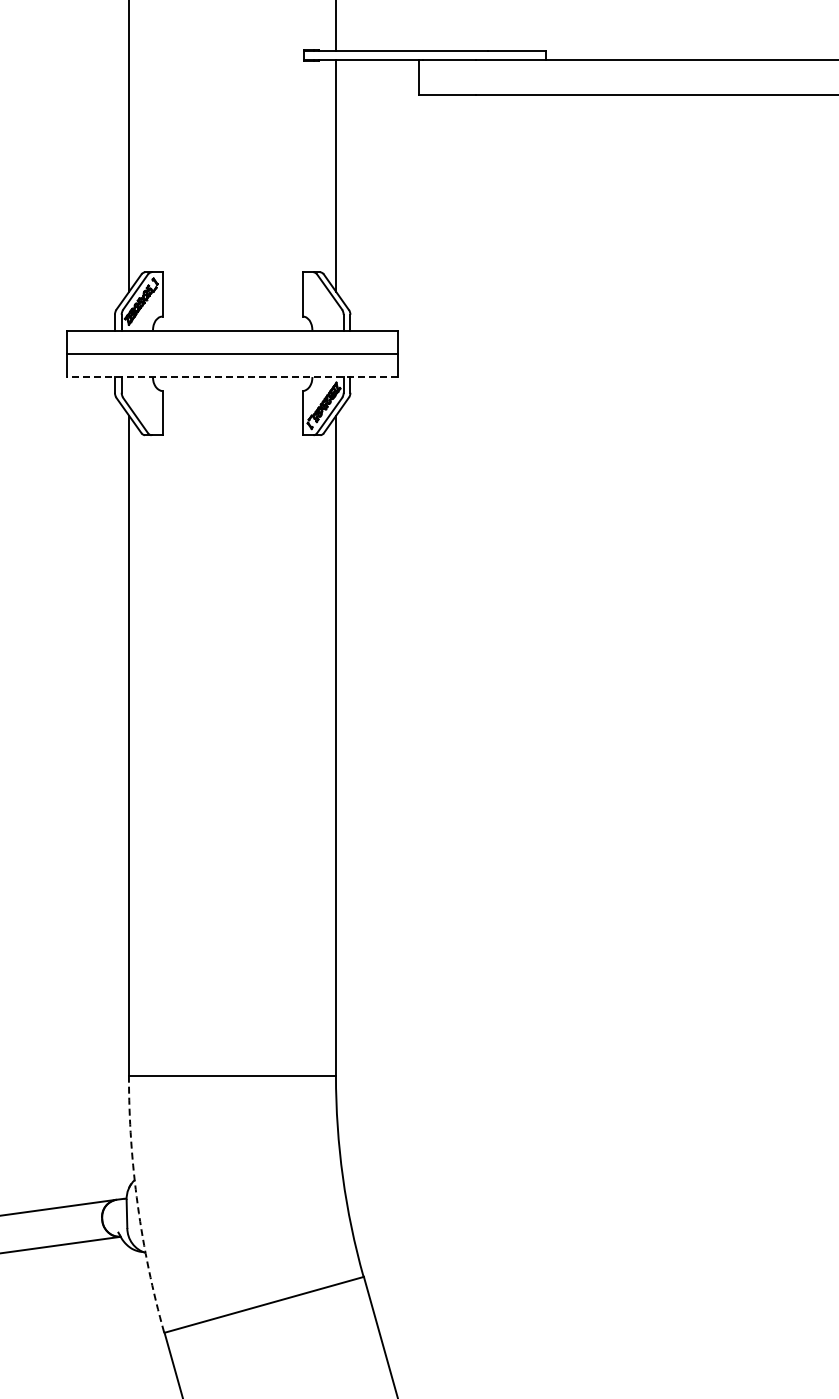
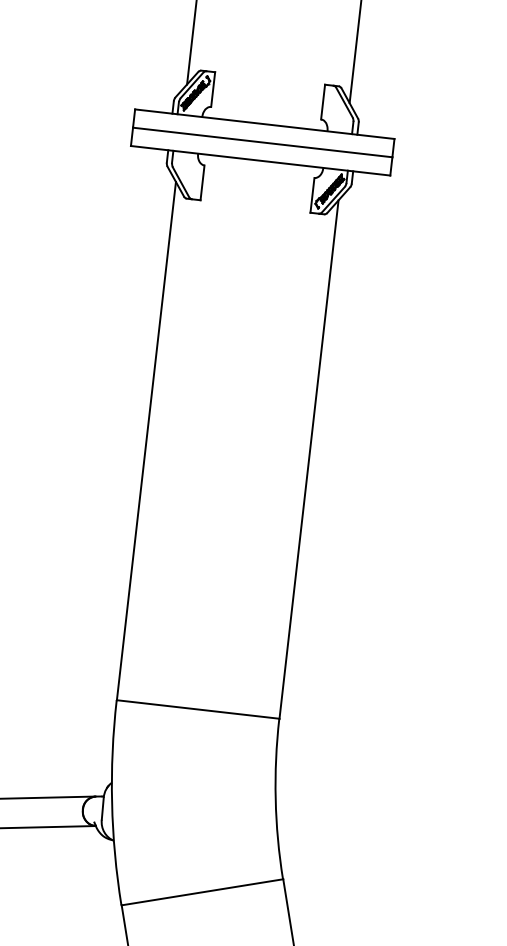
line: (232, 377) -> (260, 161), dashed -> solid
arc: (137, 1205) -> (111, 802), dashed -> solid

